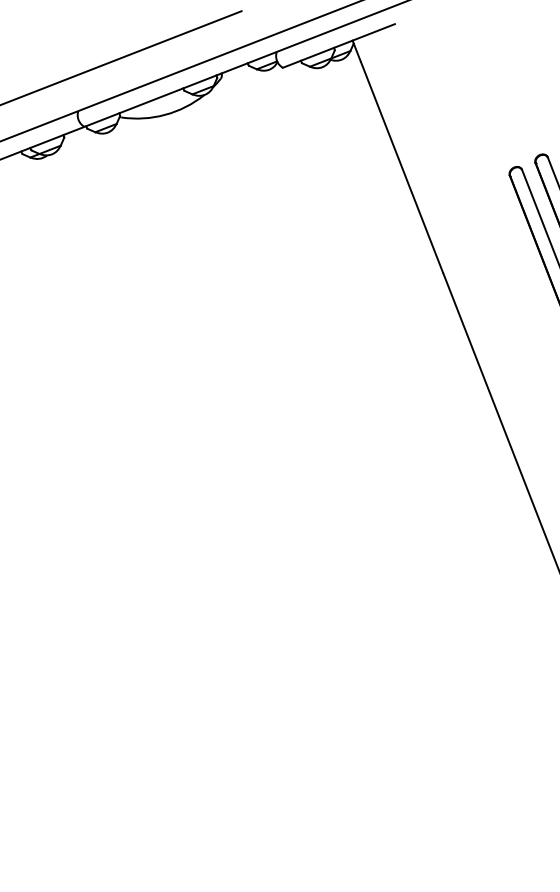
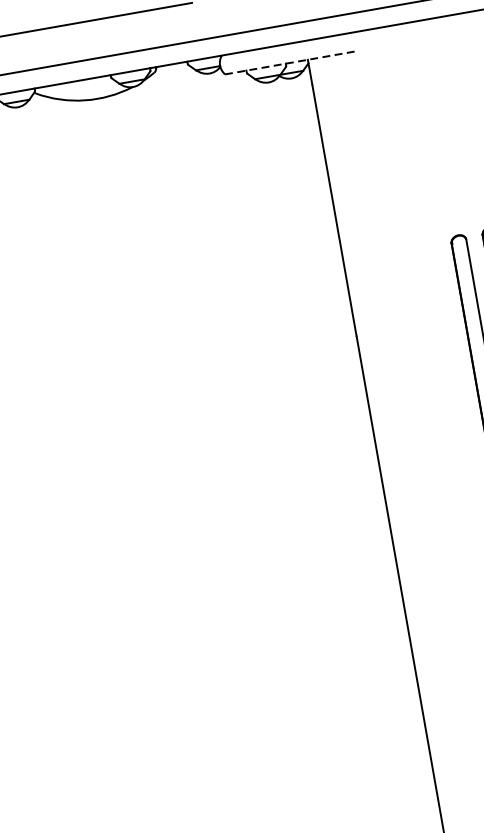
line: (339, 45) -> (292, 62), solid -> dashed

